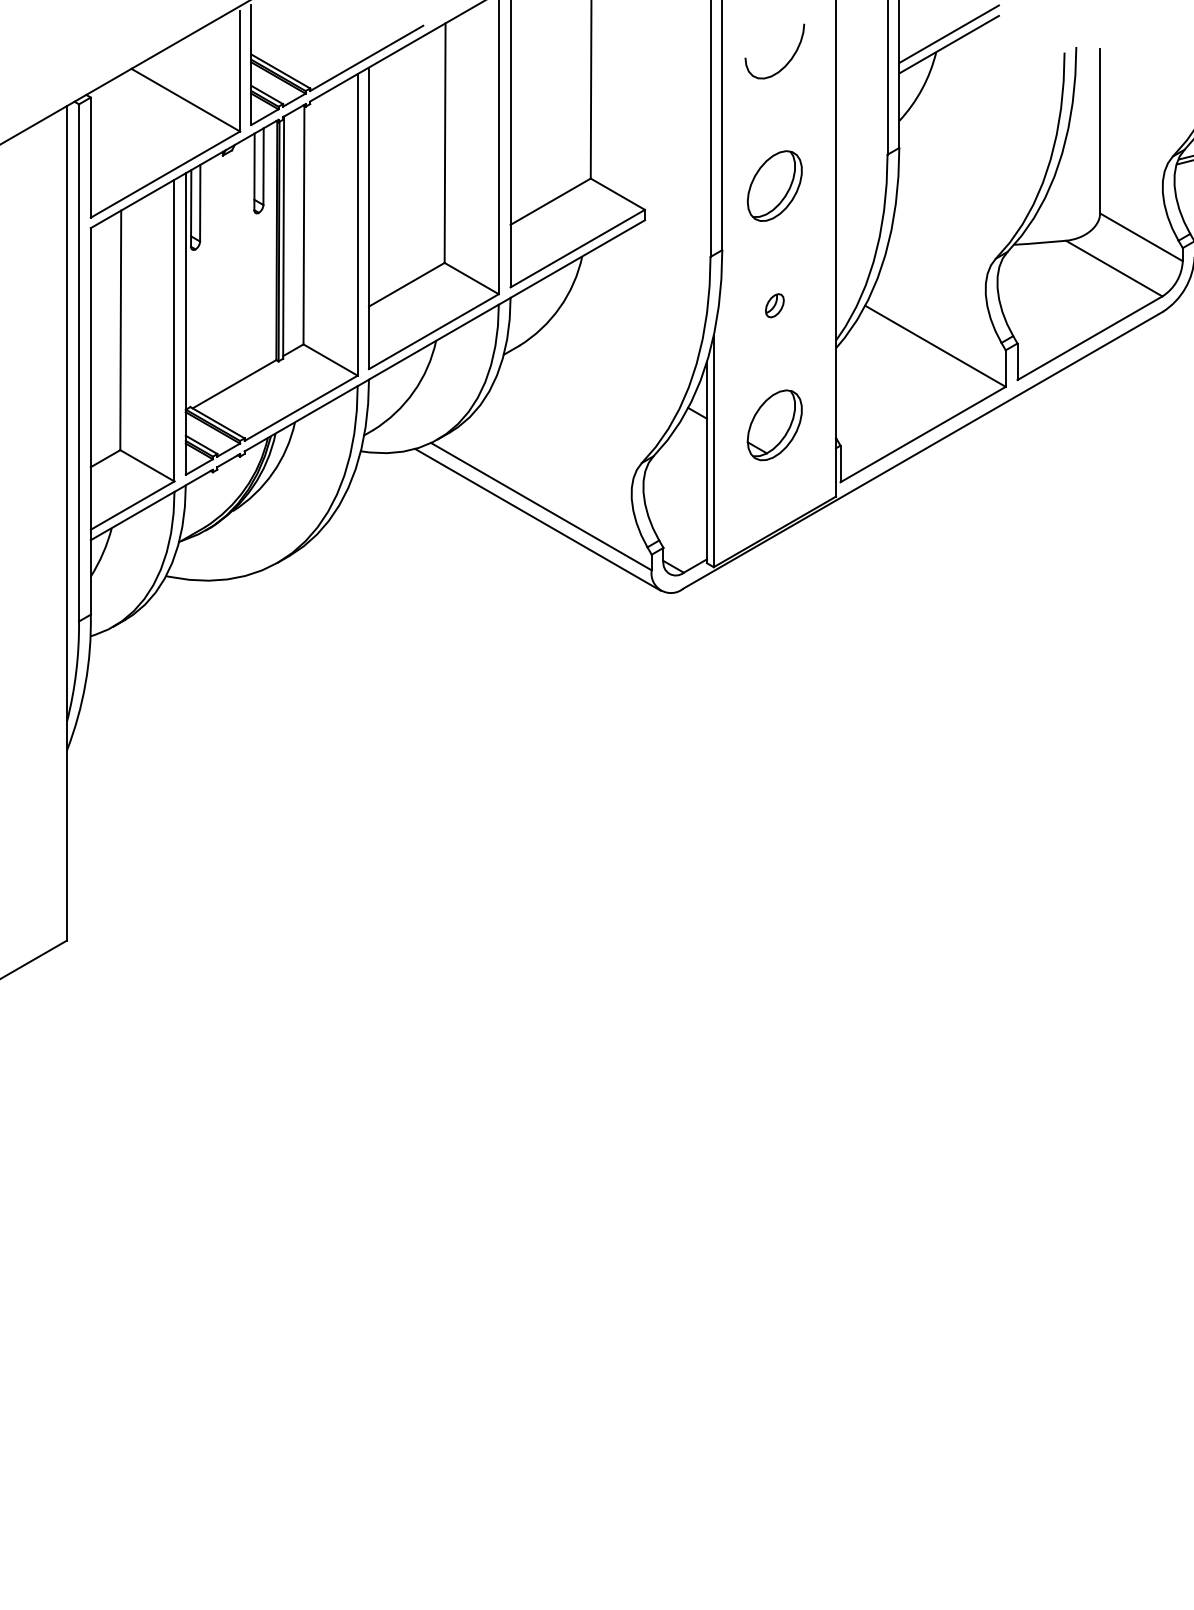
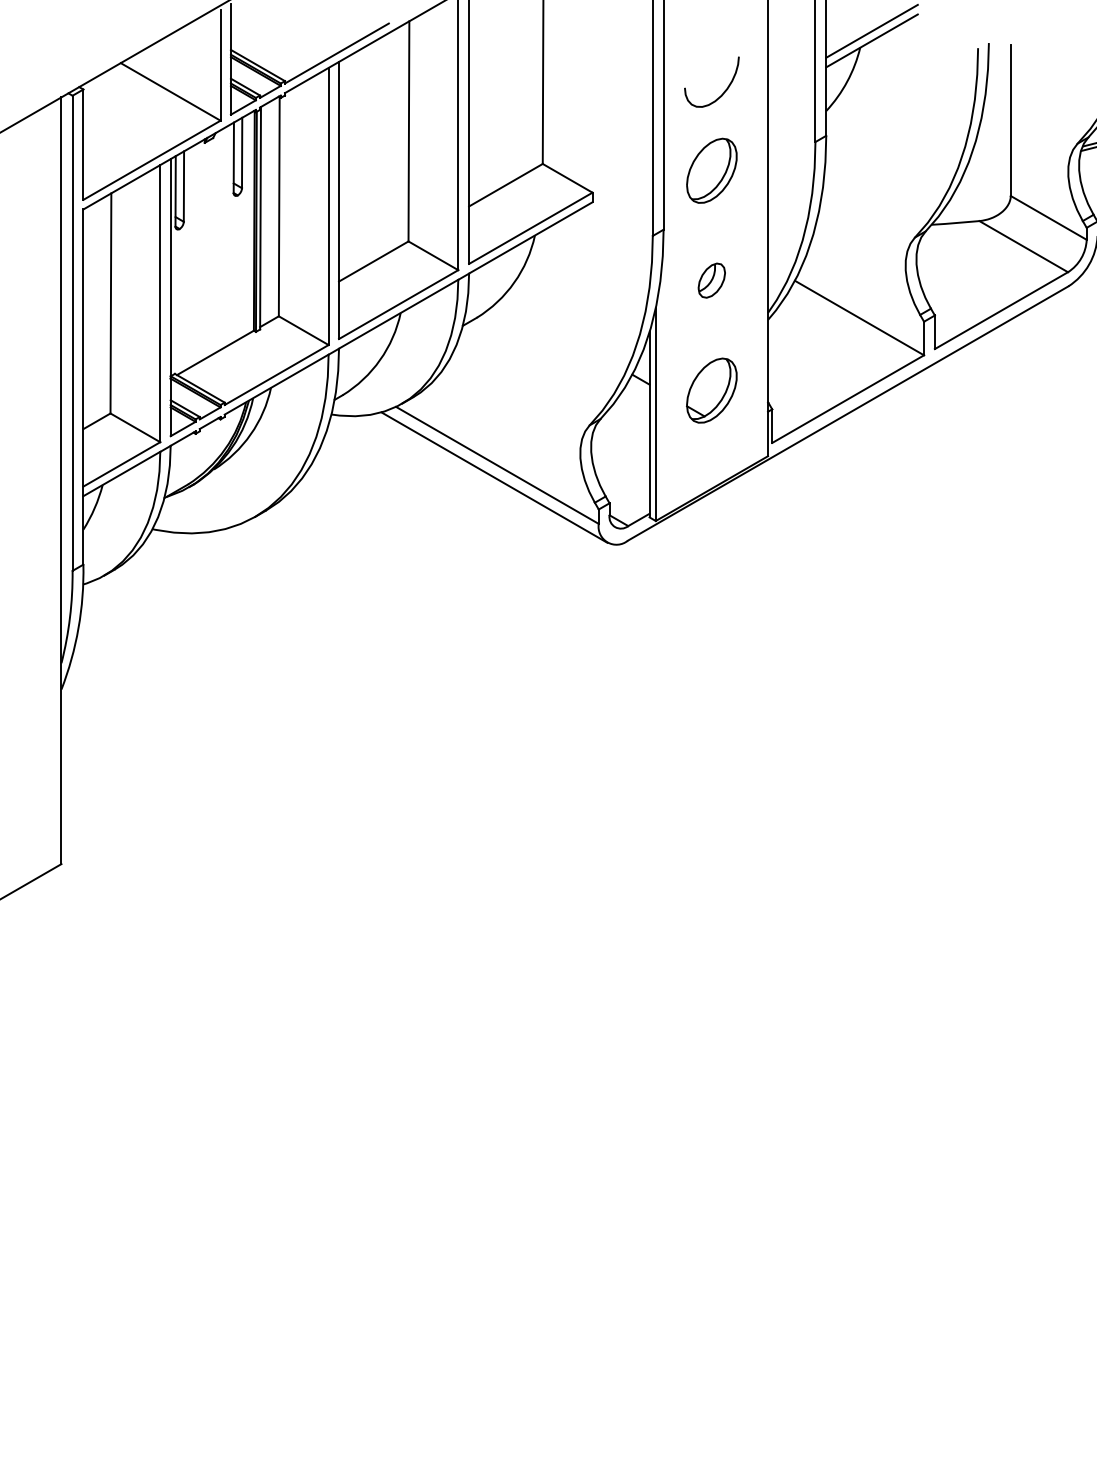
curve: (786, 63) -> (722, 93), moved
part: (774, 305) -> (711, 280), size x1.6

